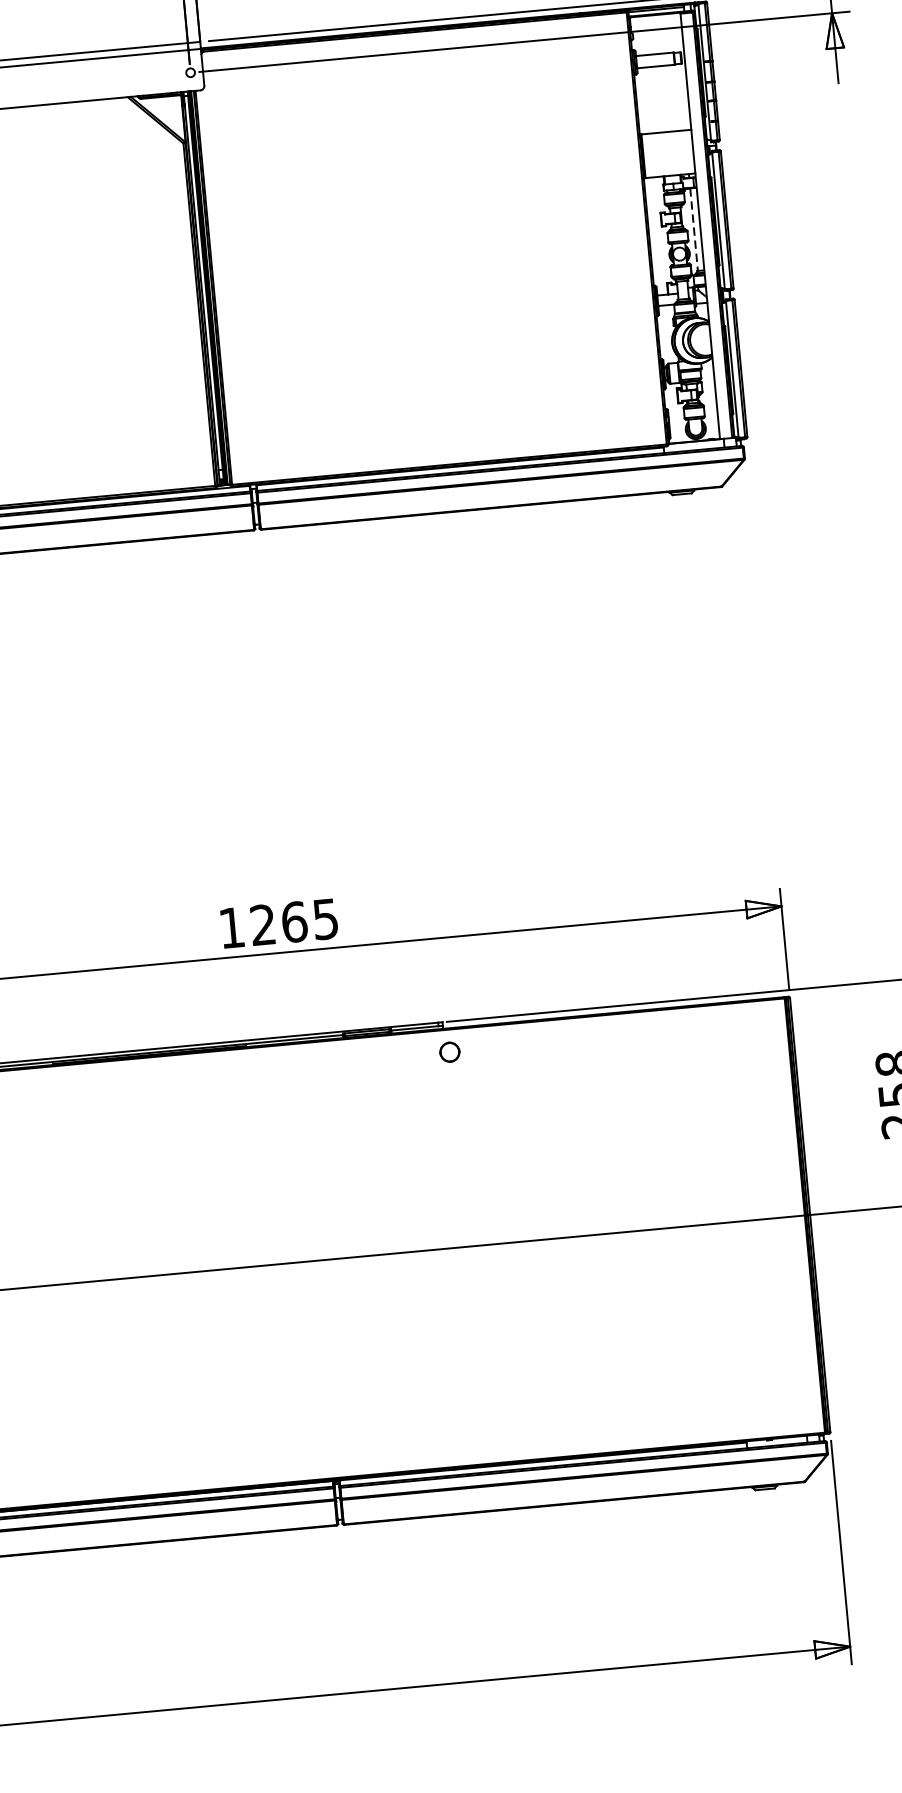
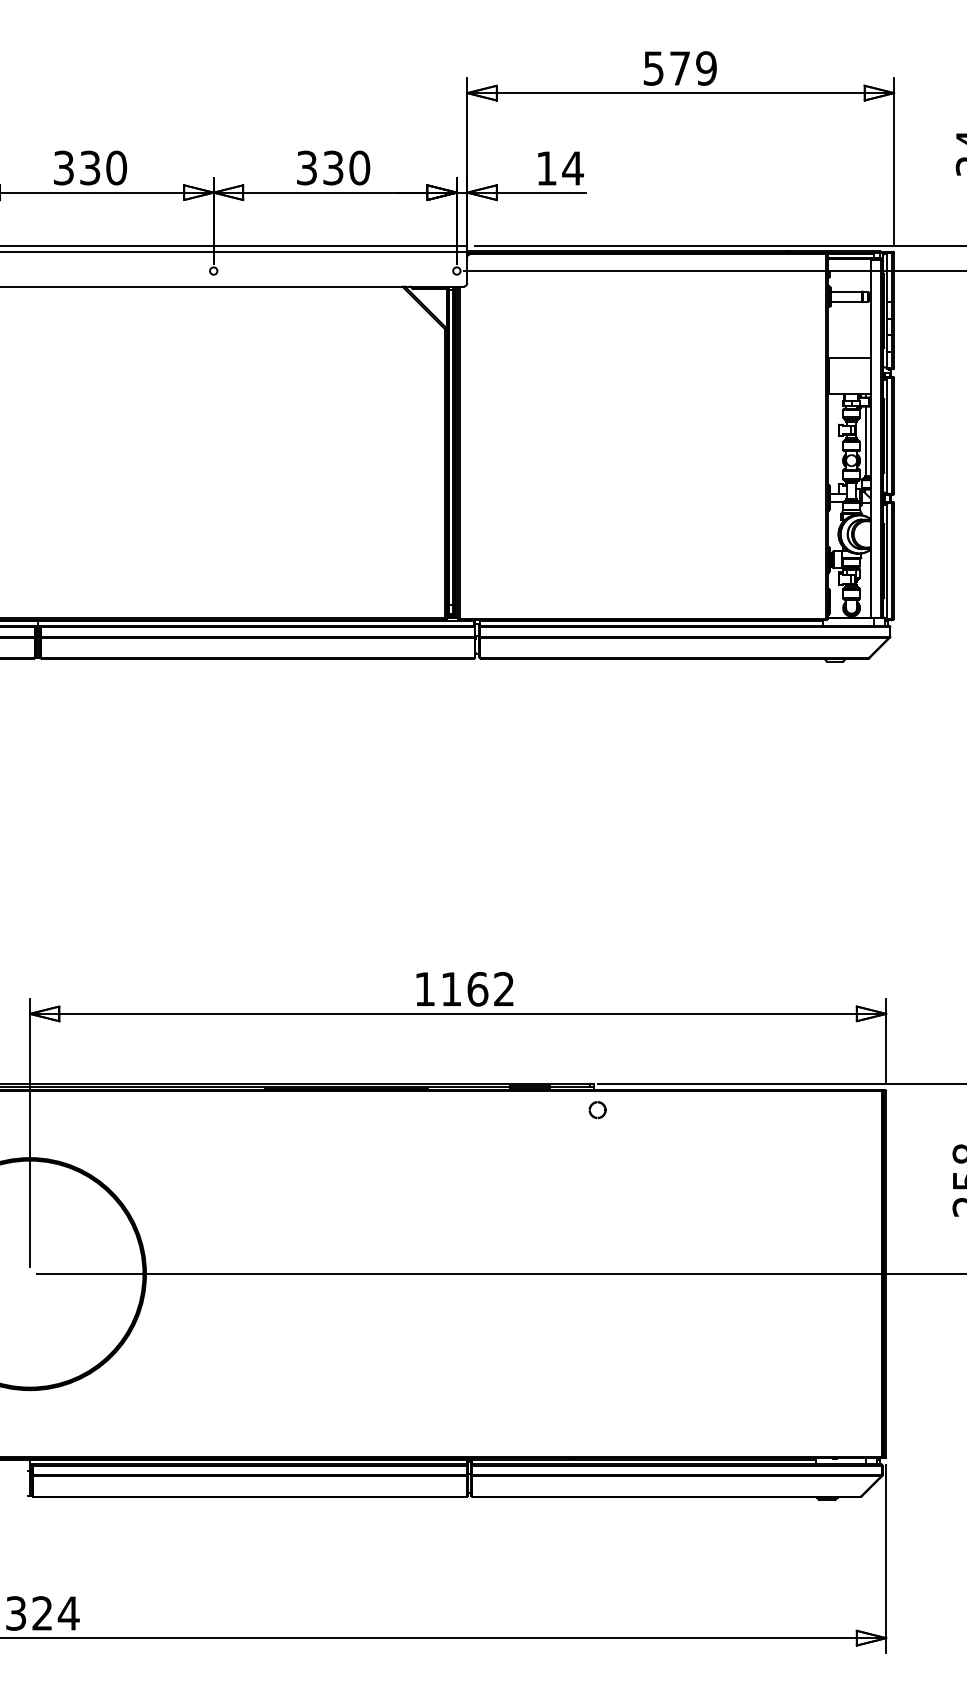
line: (693, 229) -> (865, 441), dashed -> solid
text: (294, 922) -> (477, 989), 1265 -> 1162

